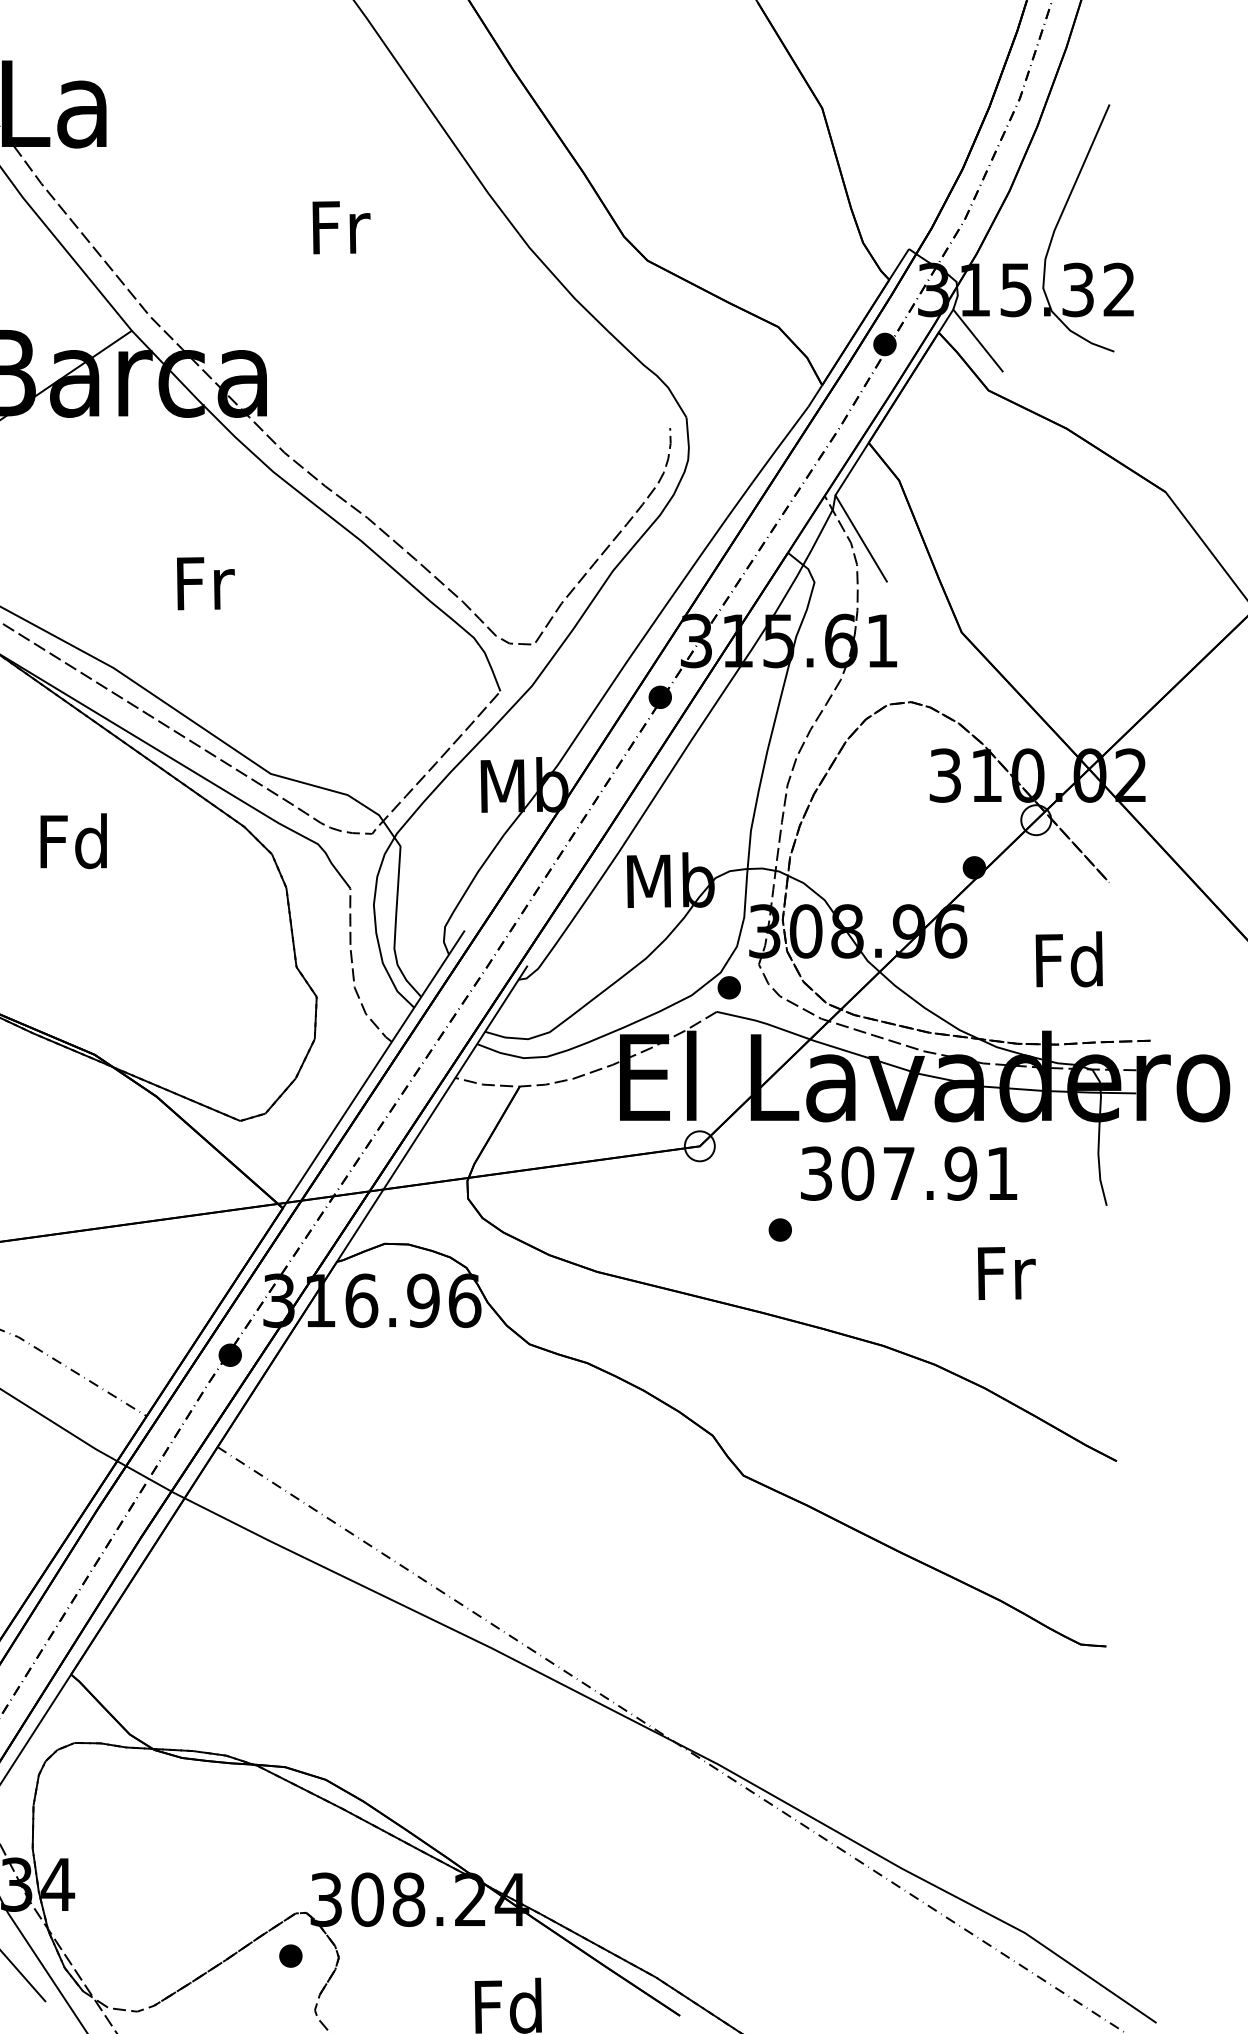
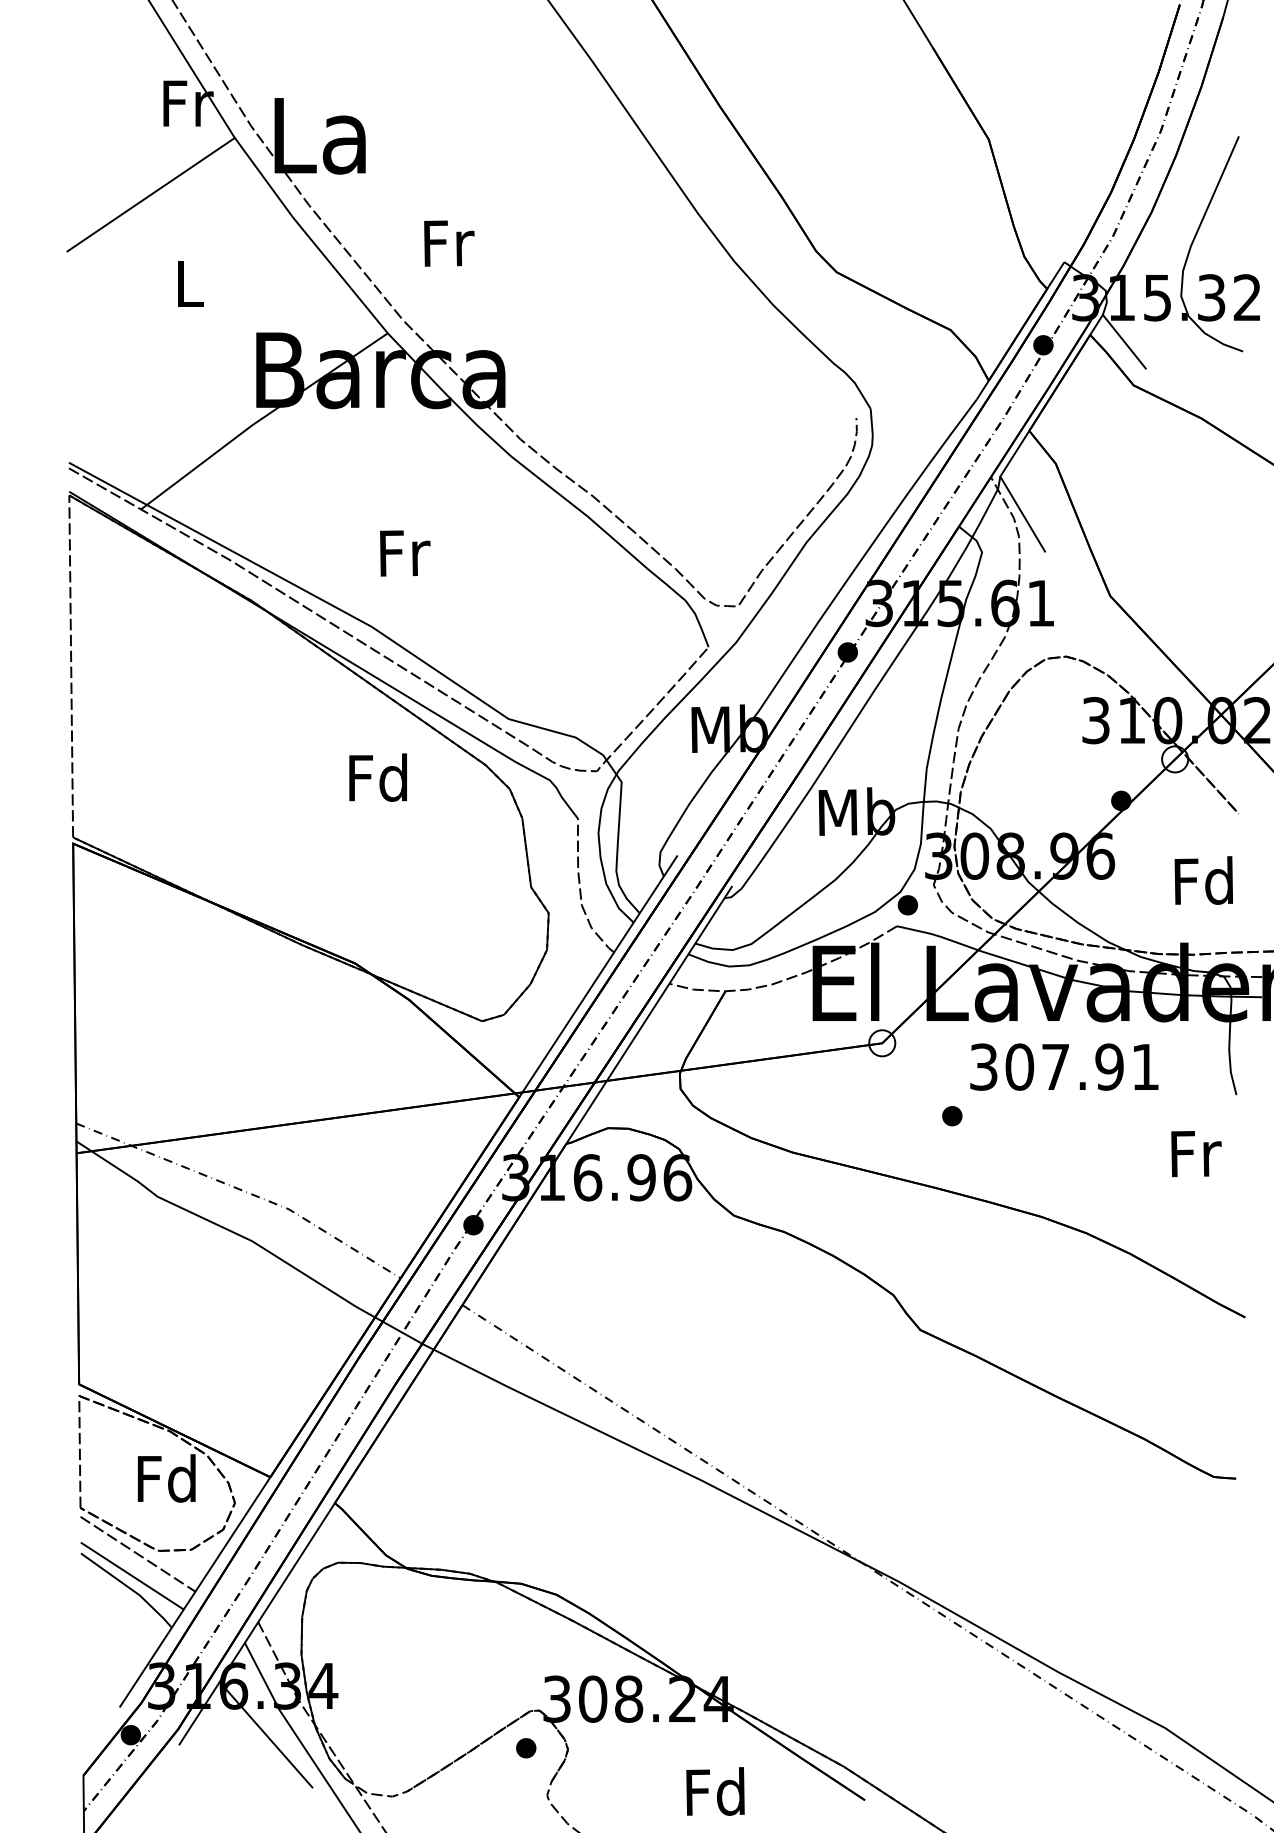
text: (341, 227) -> (449, 243), moved
text: (206, 583) -> (405, 553), moved
text: (72, 840) -> (377, 777), moved
text: (1006, 1274) -> (1196, 1154), moved

